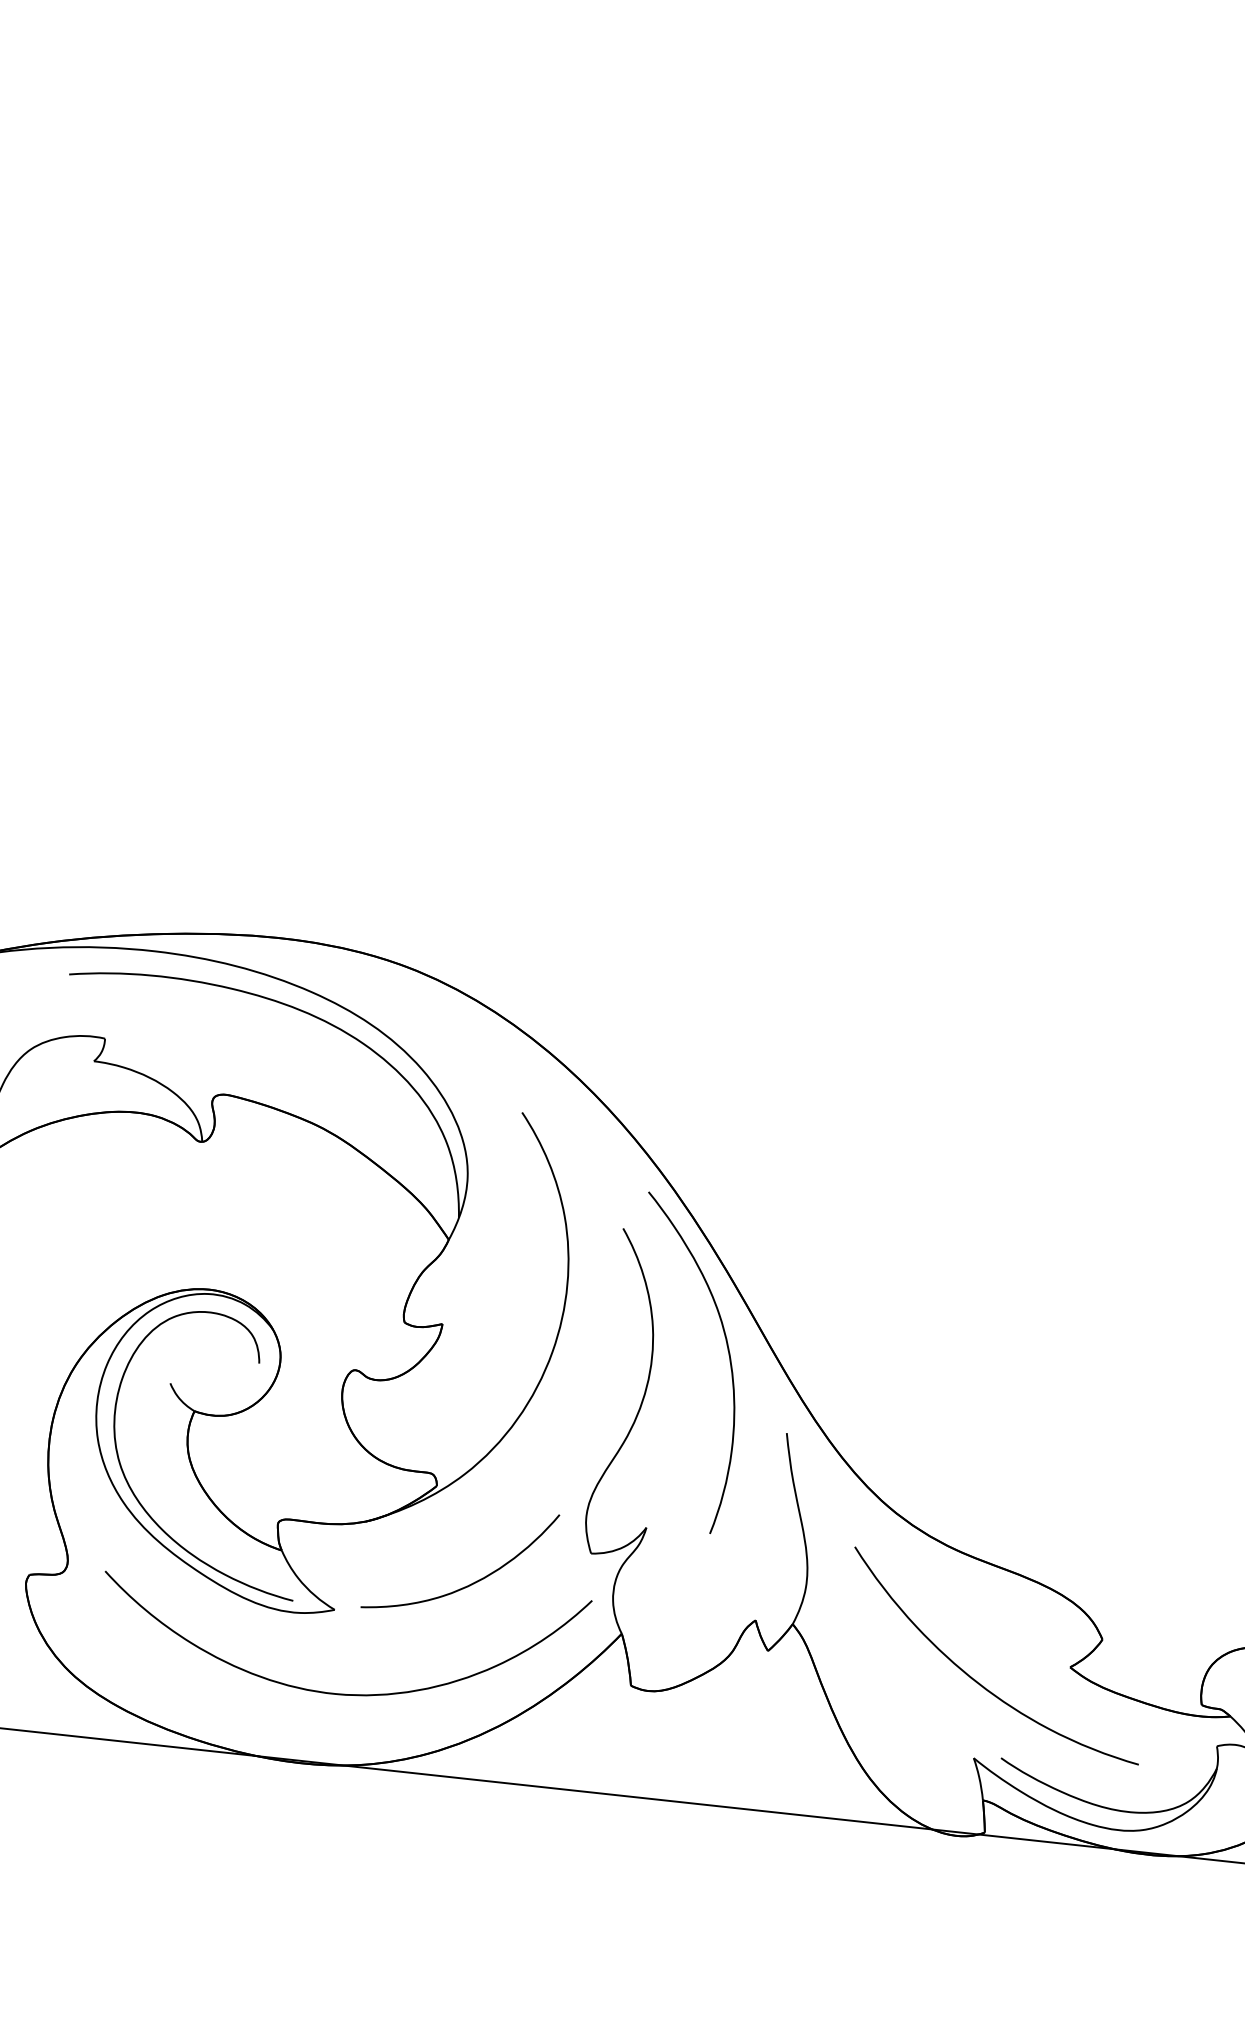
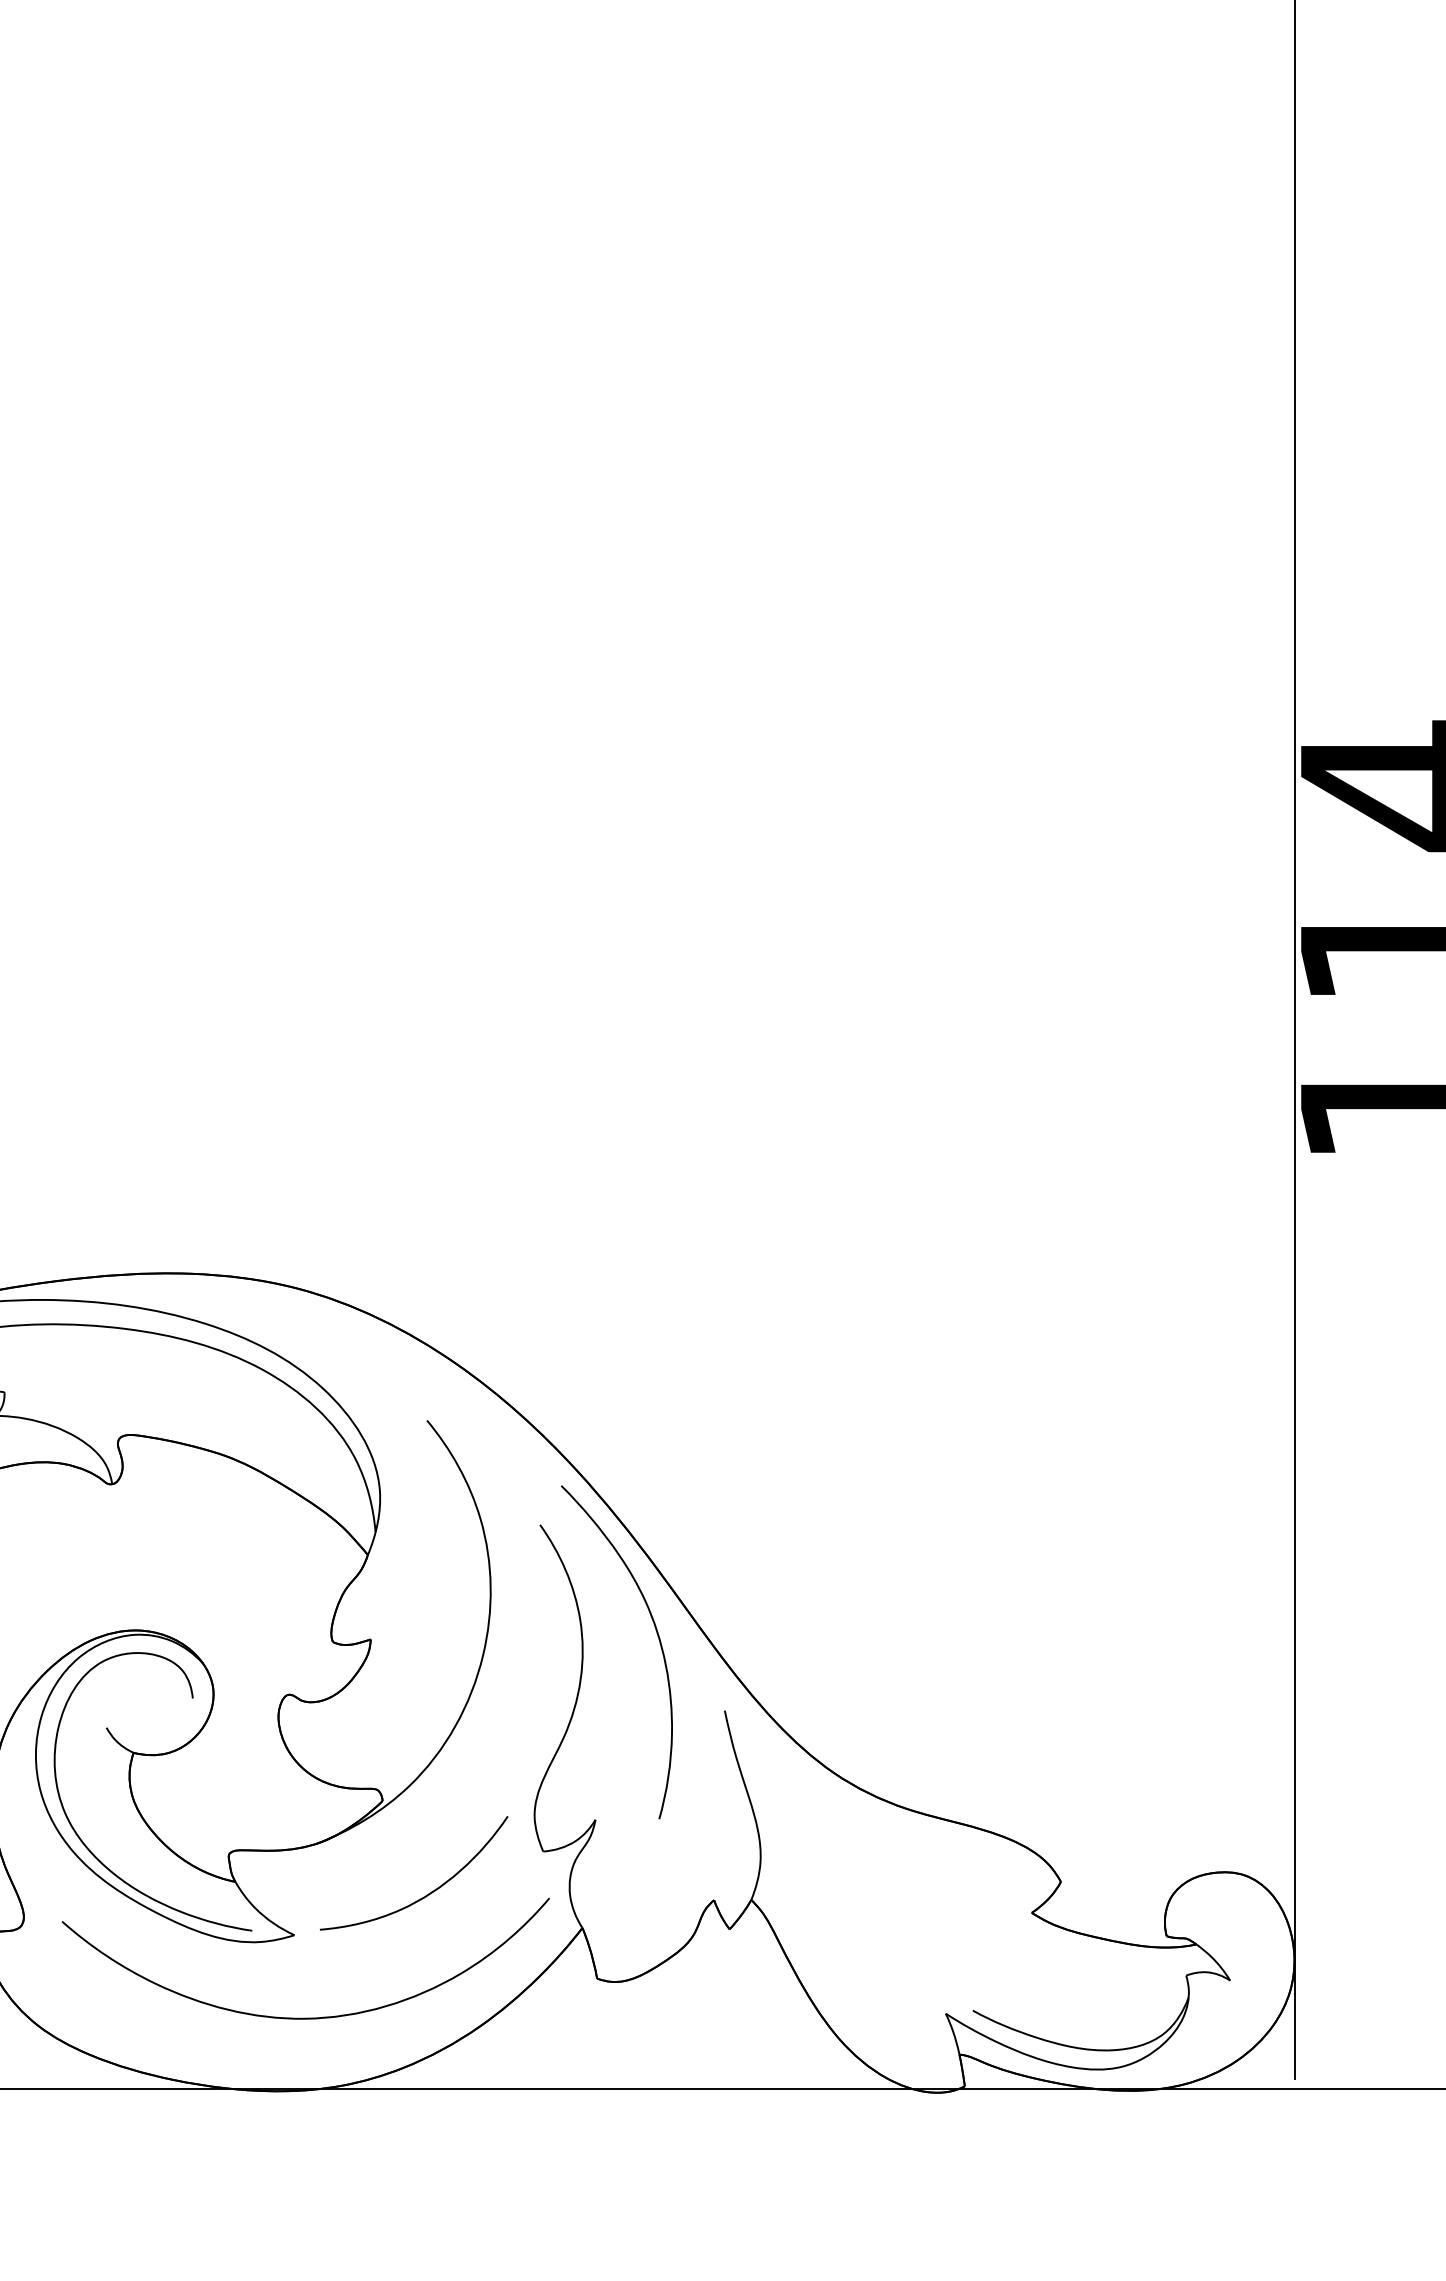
curve: (975, 1679) -> (939, 1935), removed

